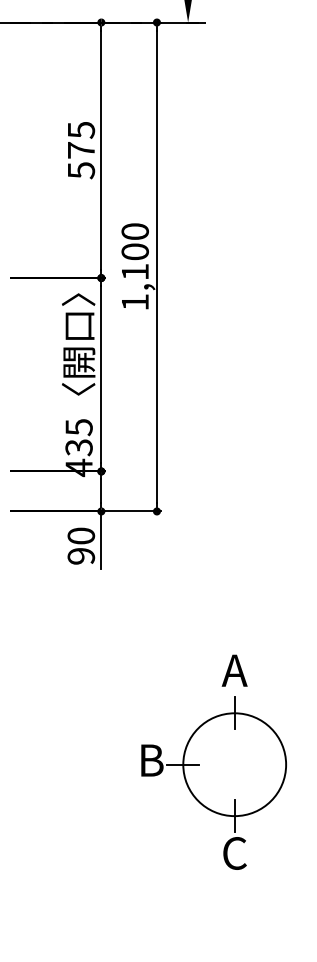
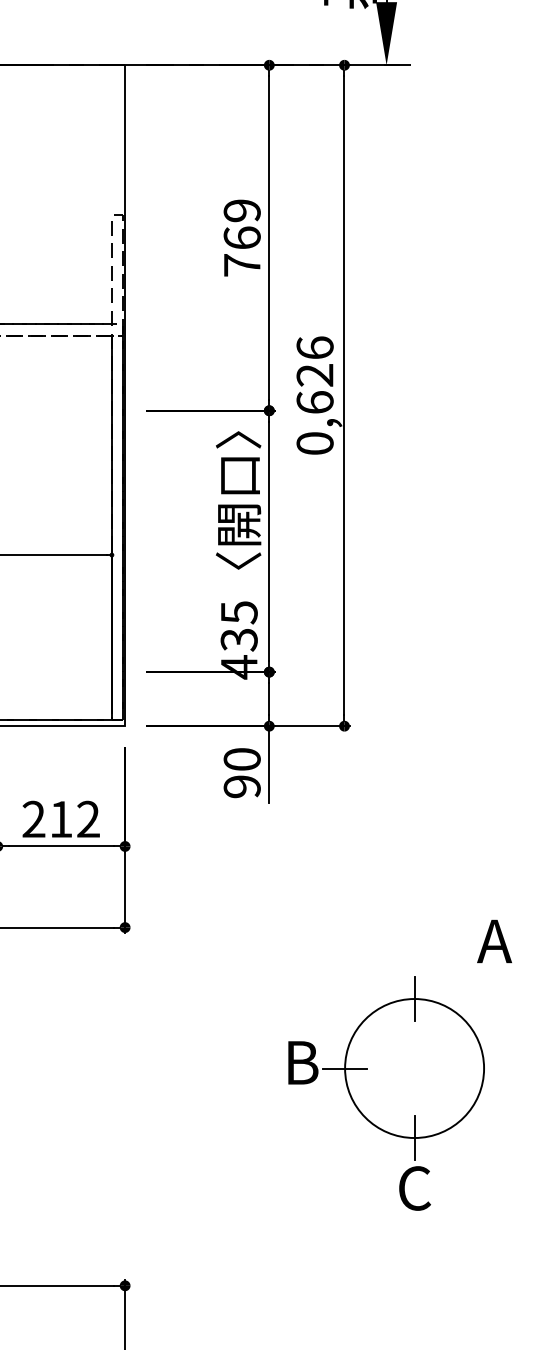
text: (80, 150) -> (241, 238), 575 -> 769
text: (134, 266) -> (314, 395), 1,100 -> 0,626
text: (234, 670) -> (494, 941), moved
part: (213, 783) -> (386, 1093), moved

